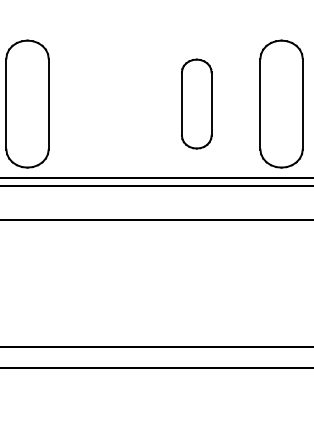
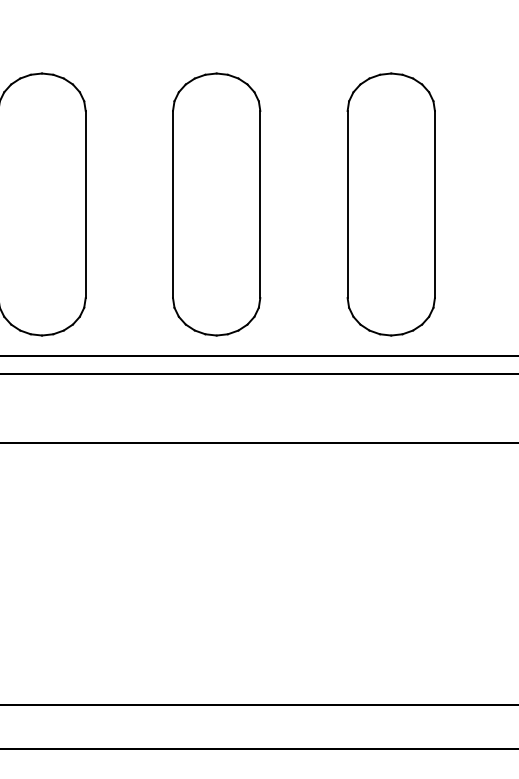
part: (112, 103) -> (217, 203), added
part: (196, 103) -> (390, 203), size x1.43

